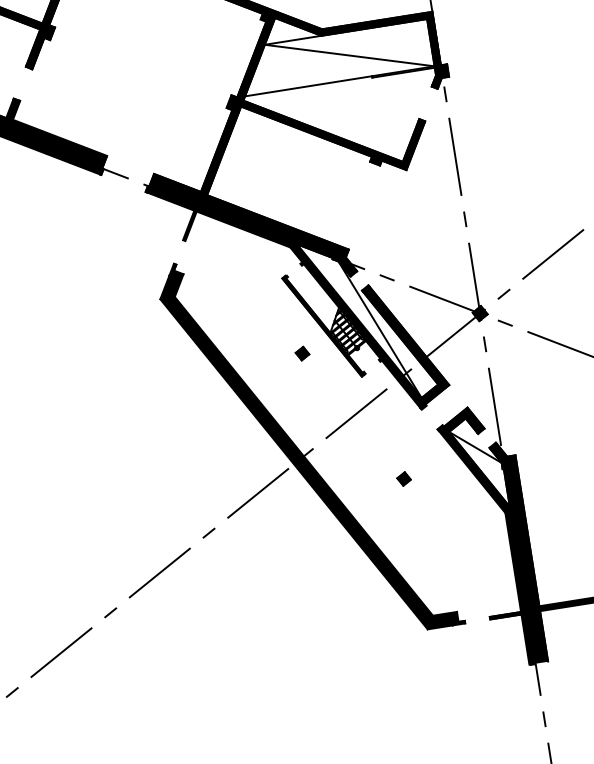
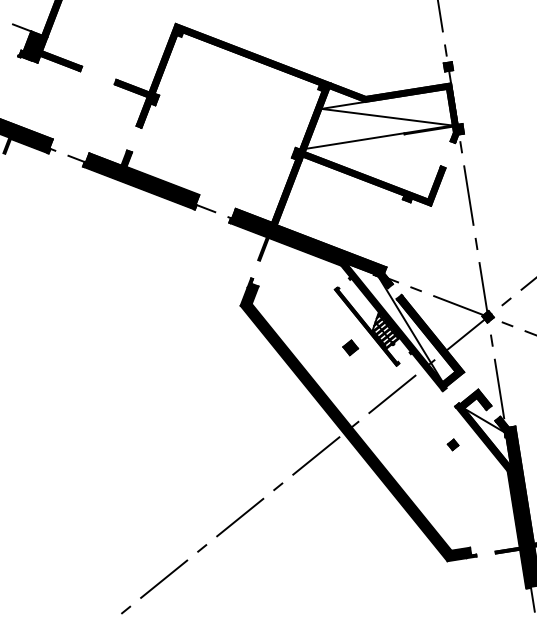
part: (302, 353) -> (350, 347), size x1.4
part: (403, 478) -> (452, 444), moved

